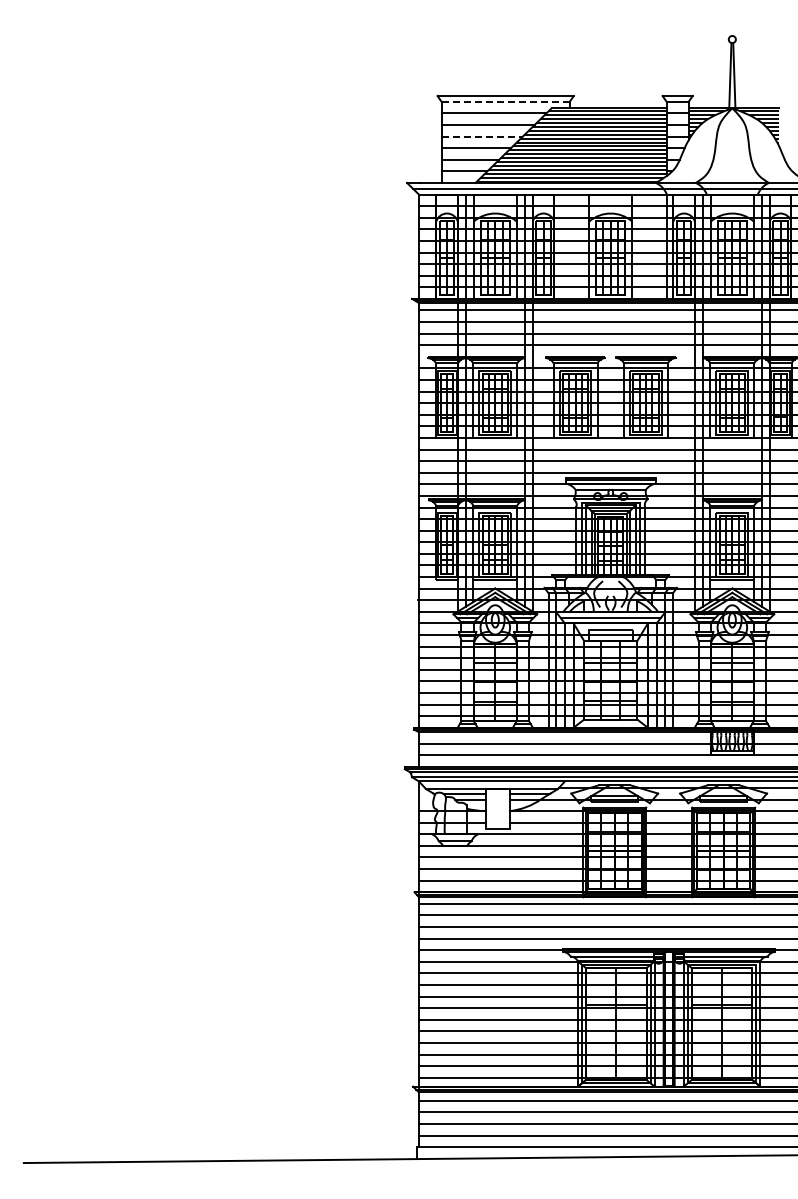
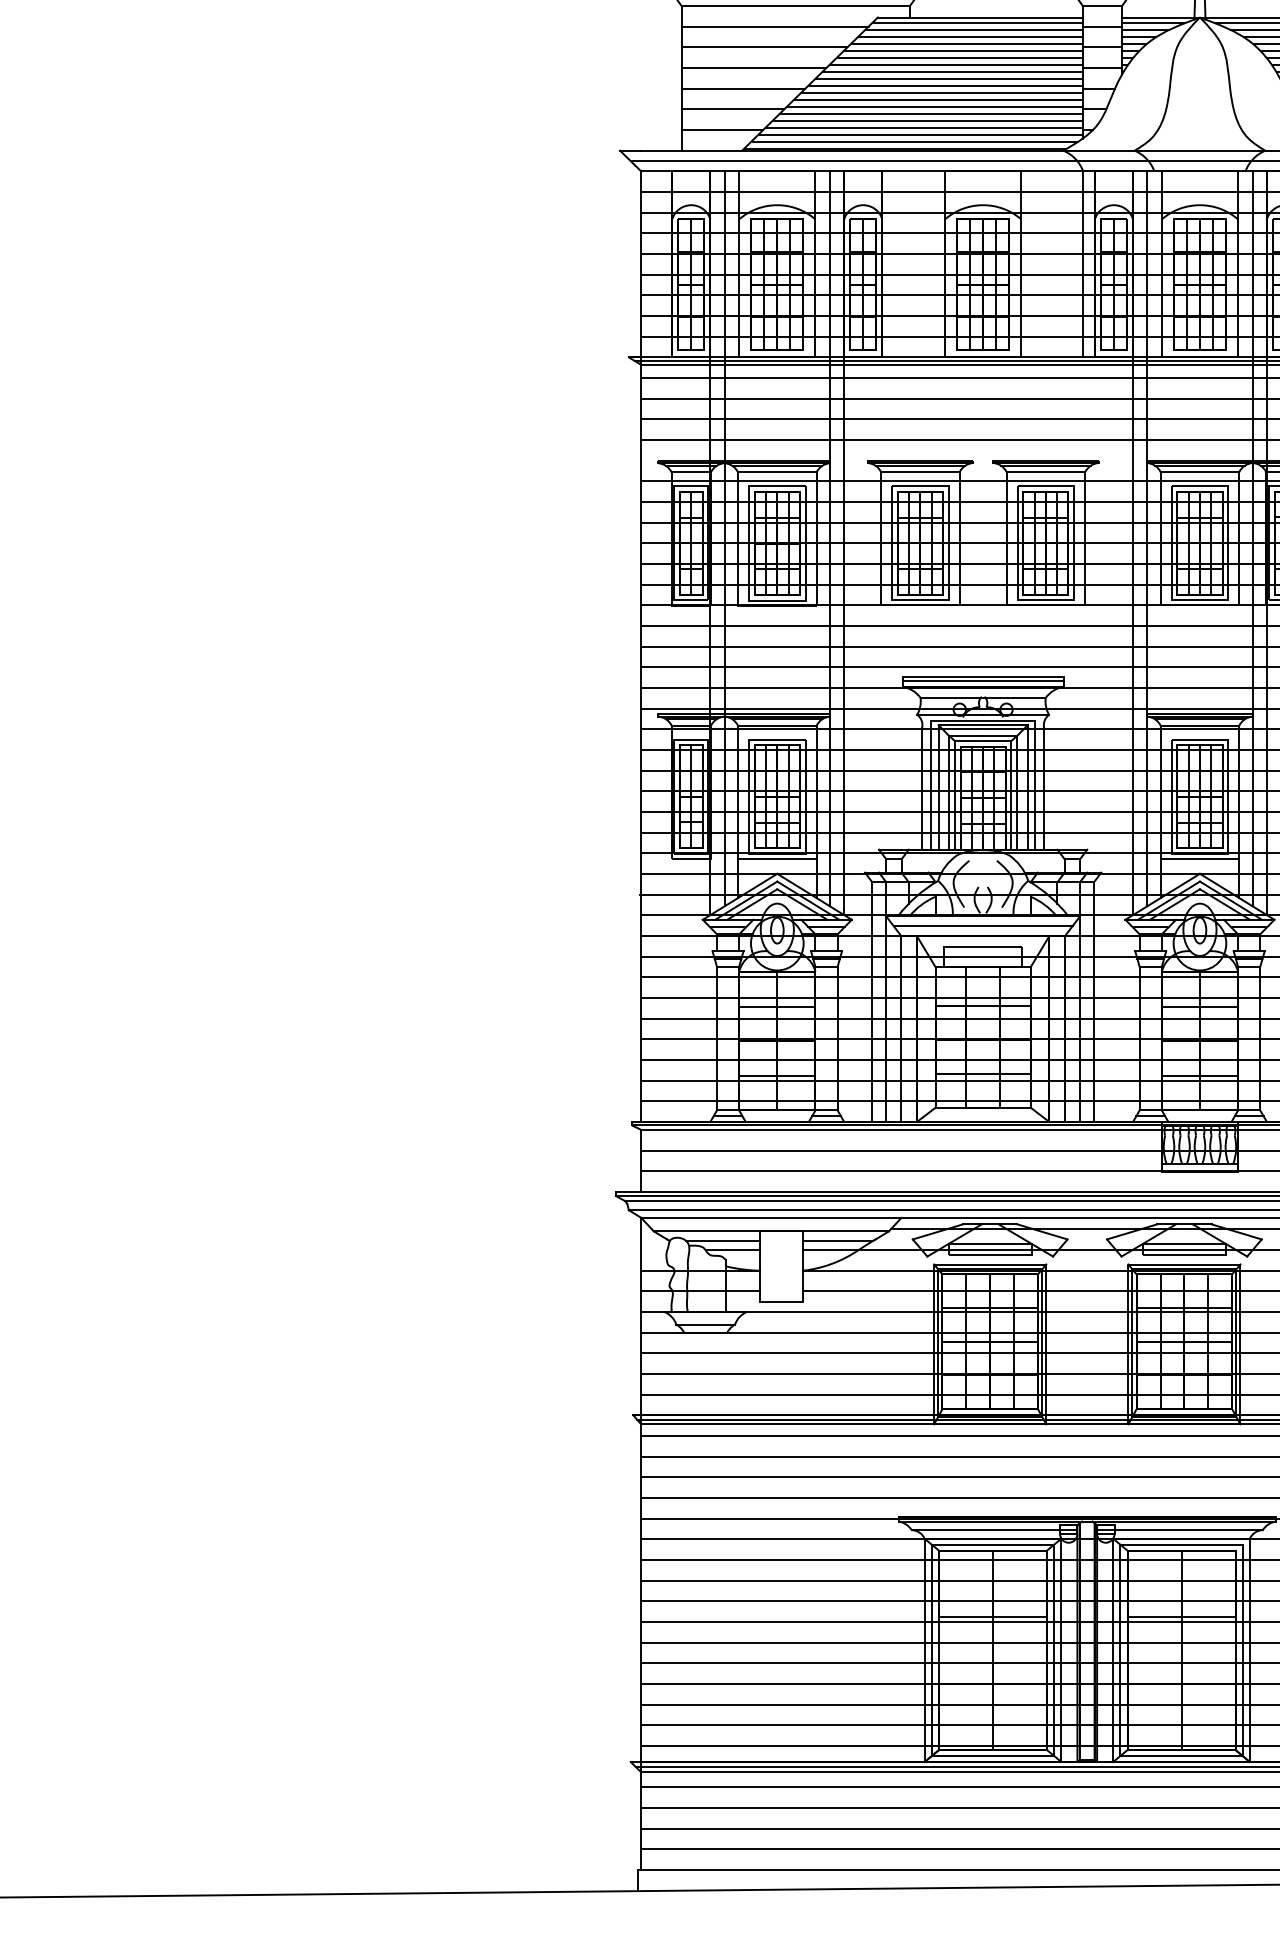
line: (506, 101) -> (797, 5), dashed -> solid
line: (482, 136) -> (754, 67), dashed -> solid

